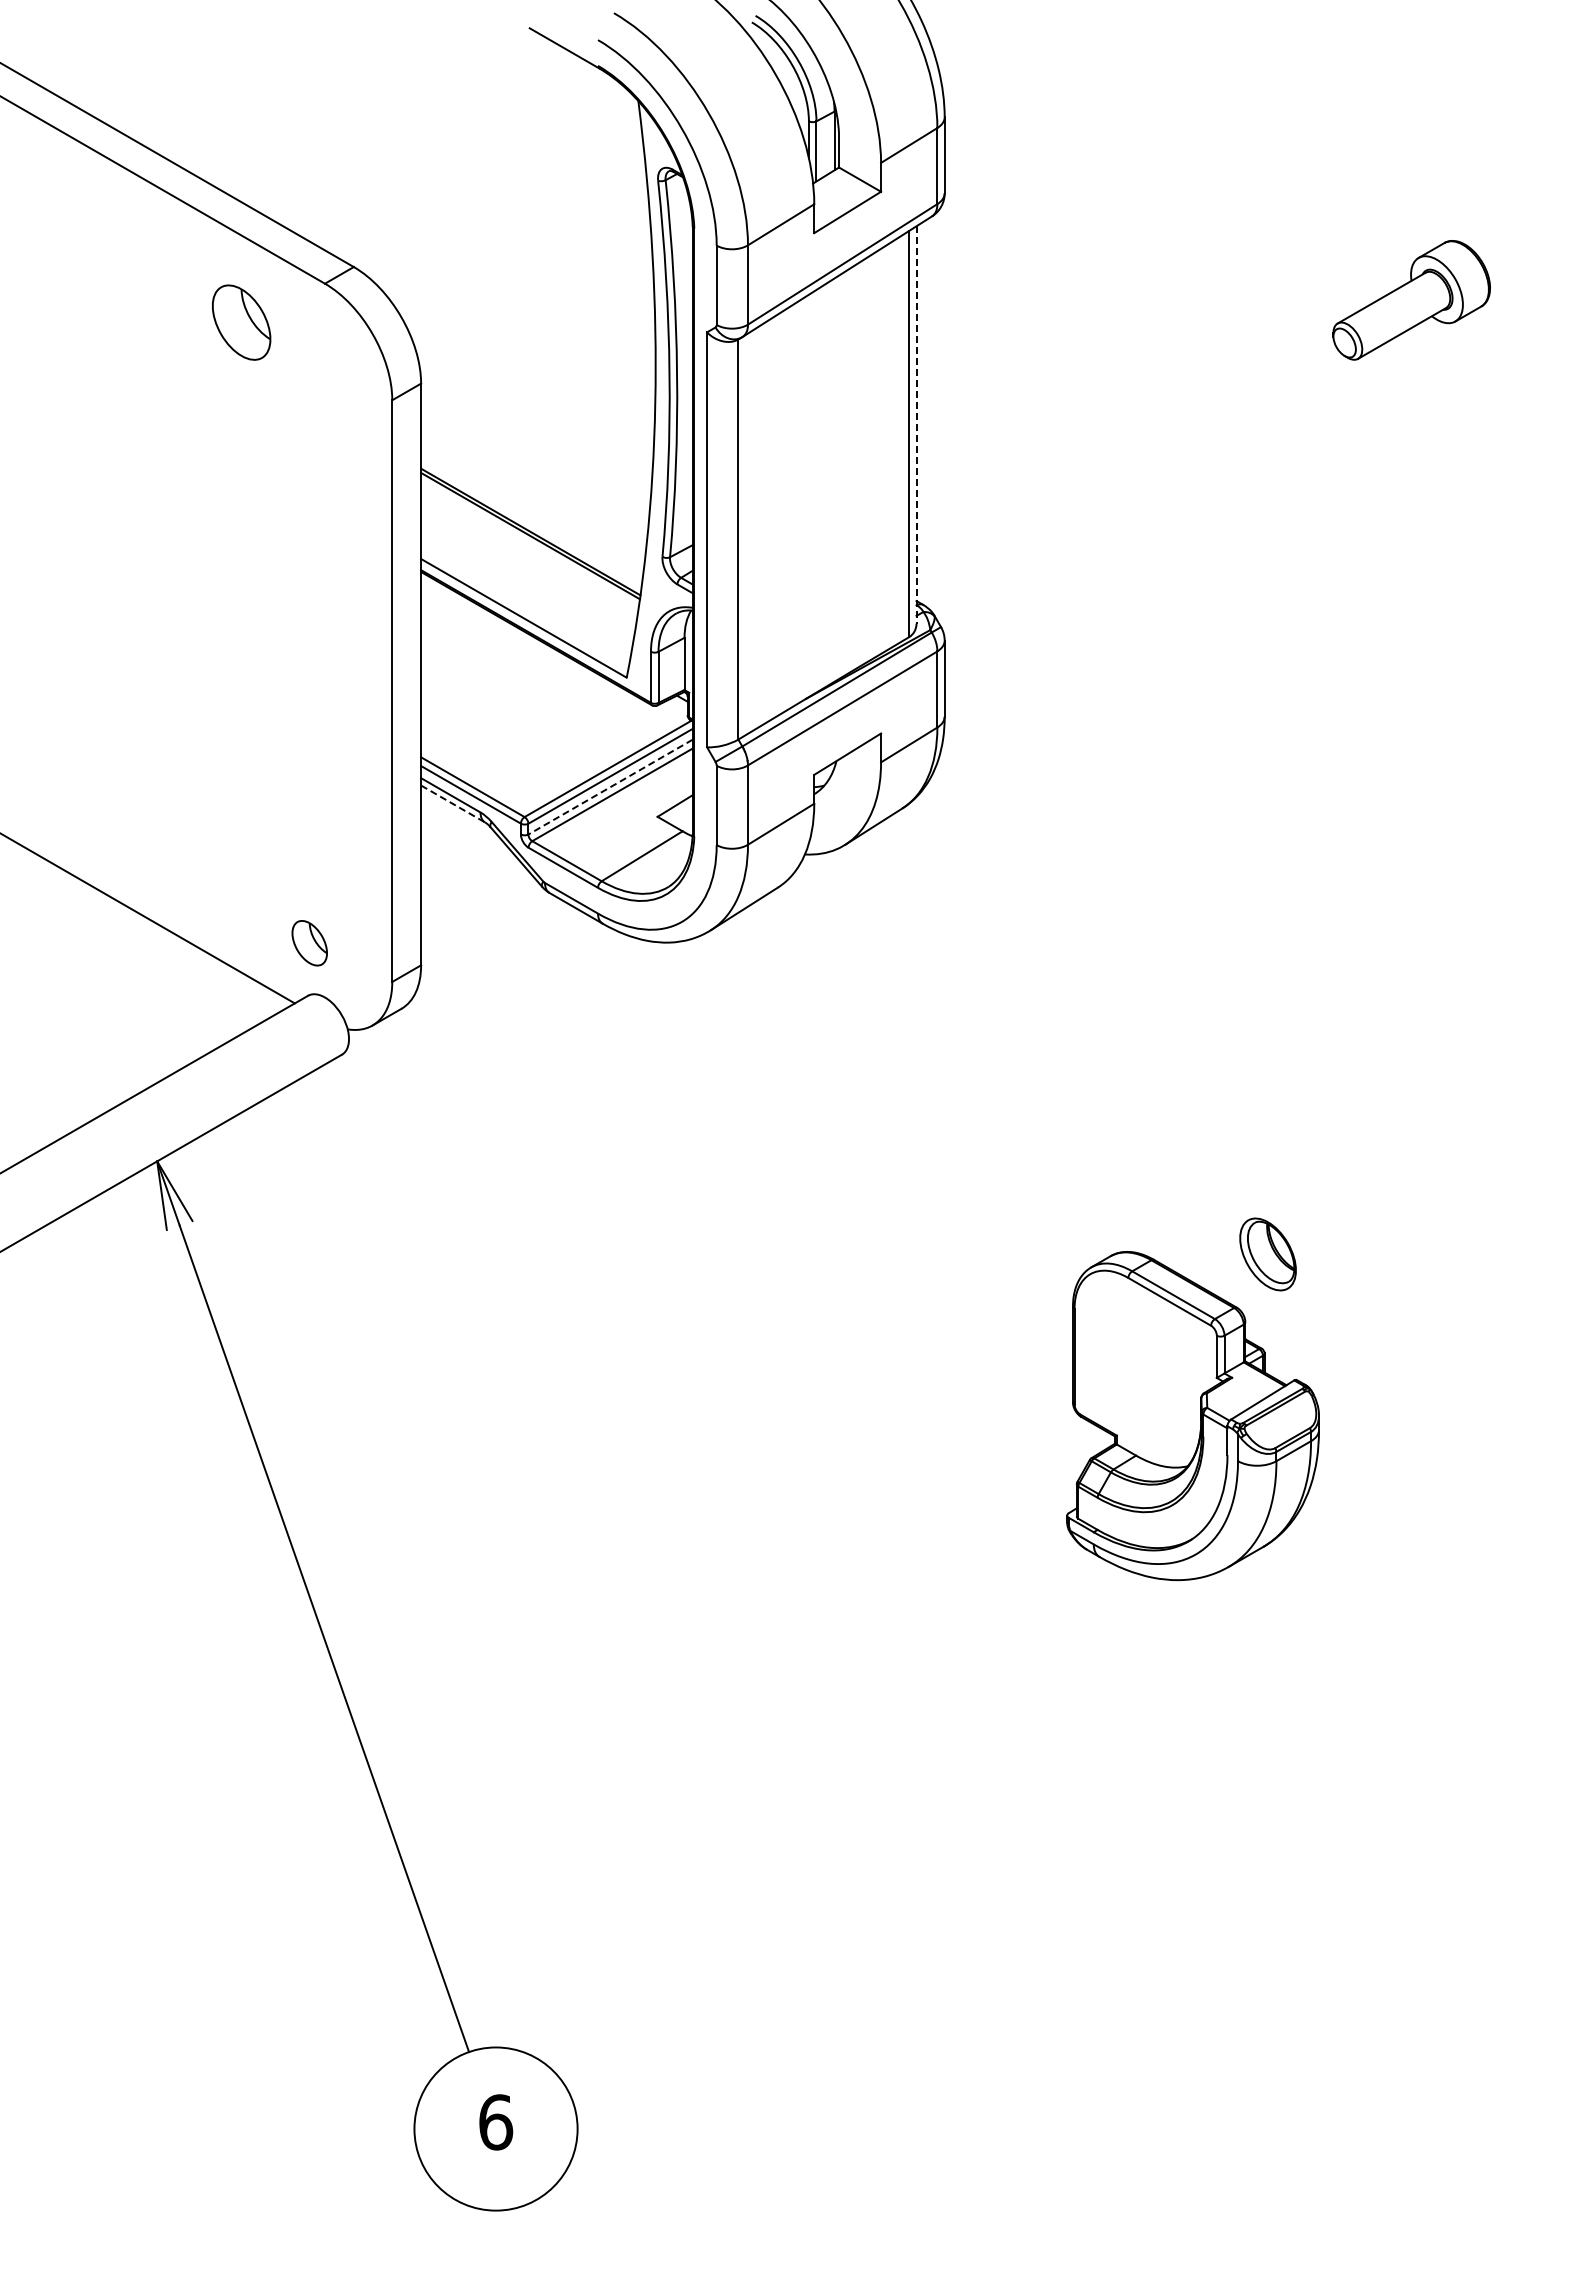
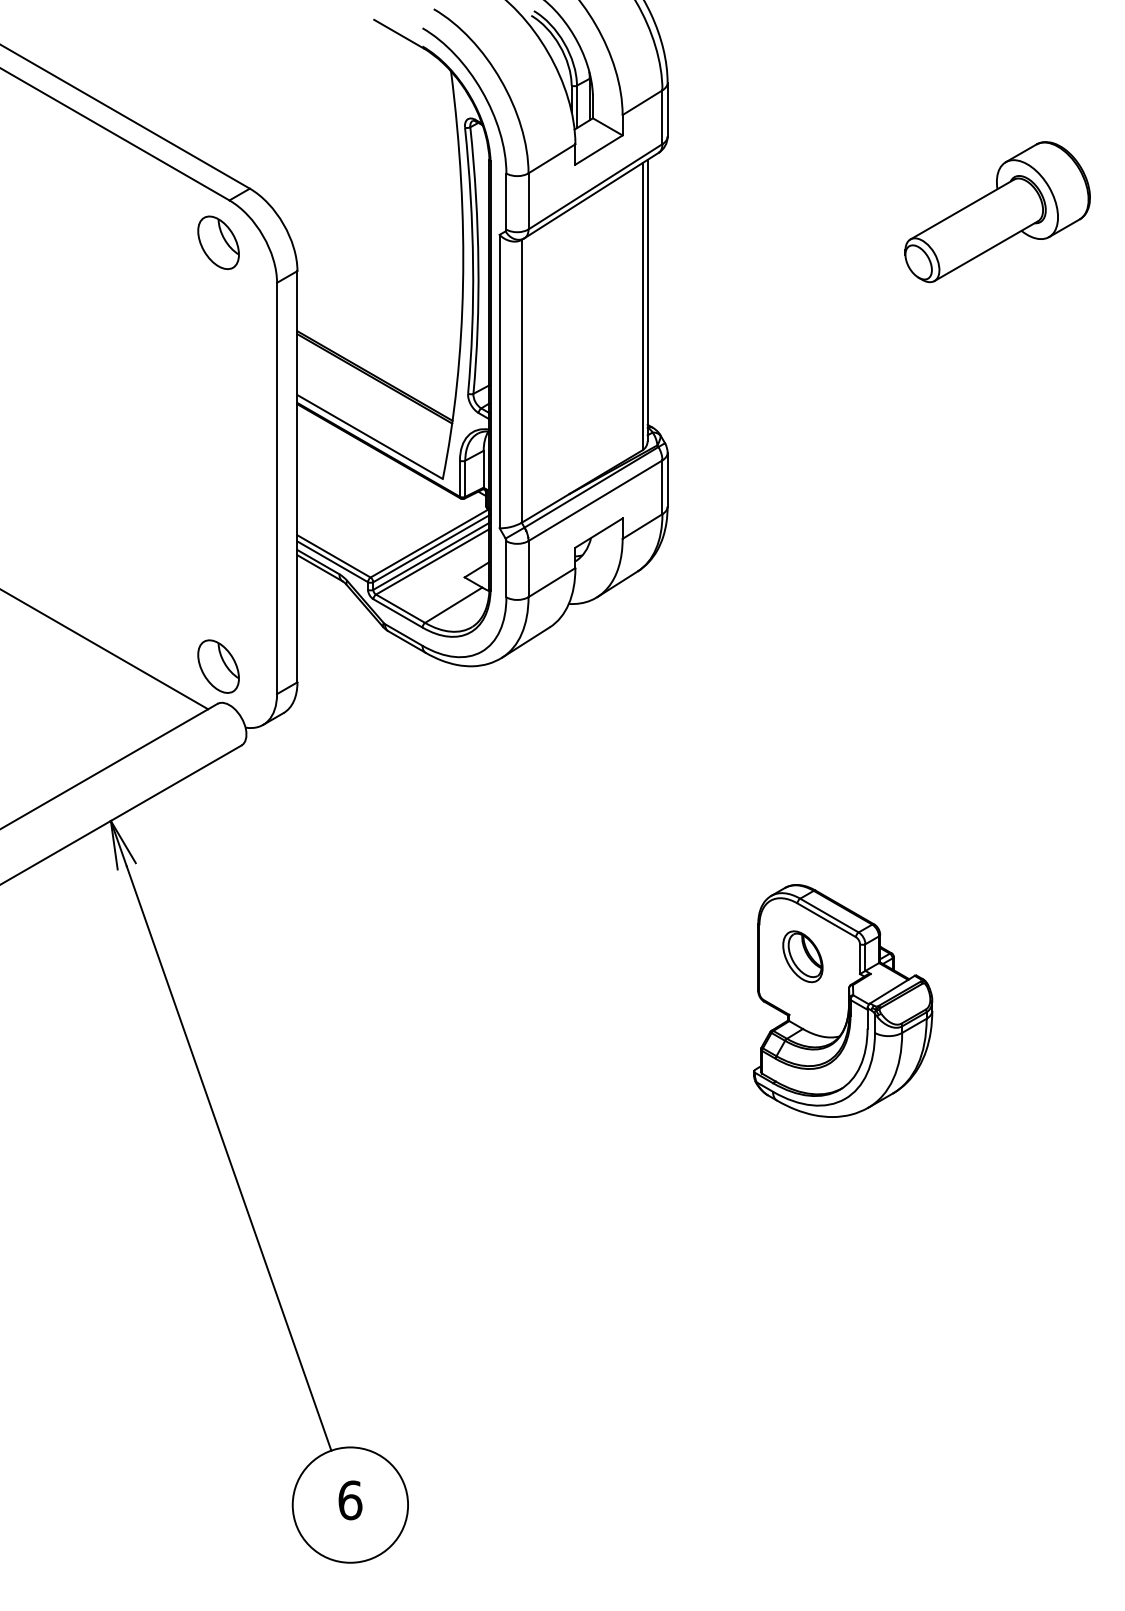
part: (1411, 300) -> (997, 212), size x1.67
part: (241, 322) -> (218, 242), moved
line: (916, 424) -> (647, 299), dashed -> solid
line: (610, 787) -> (431, 556), dashed -> solid
line: (453, 803) -> (320, 567), dashed -> solid
part: (309, 943) -> (218, 666), size x1.67
part: (1267, 1254) -> (802, 956), moved

